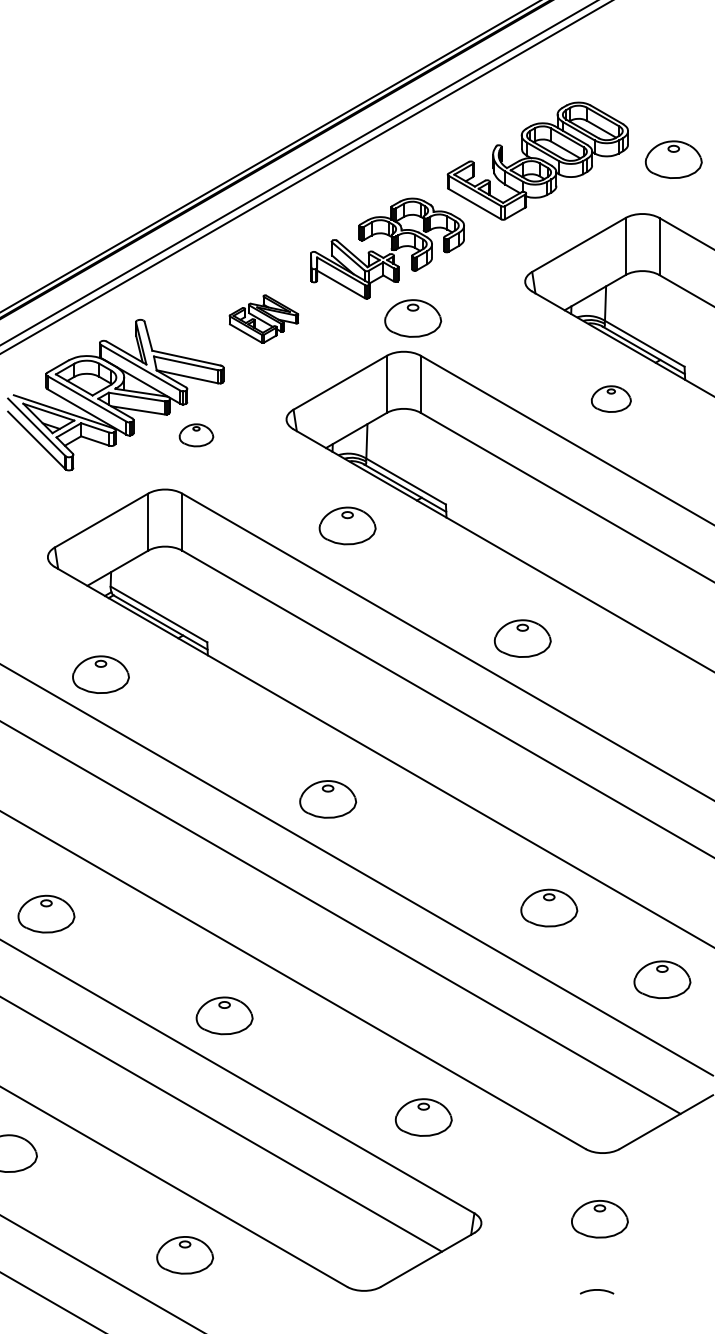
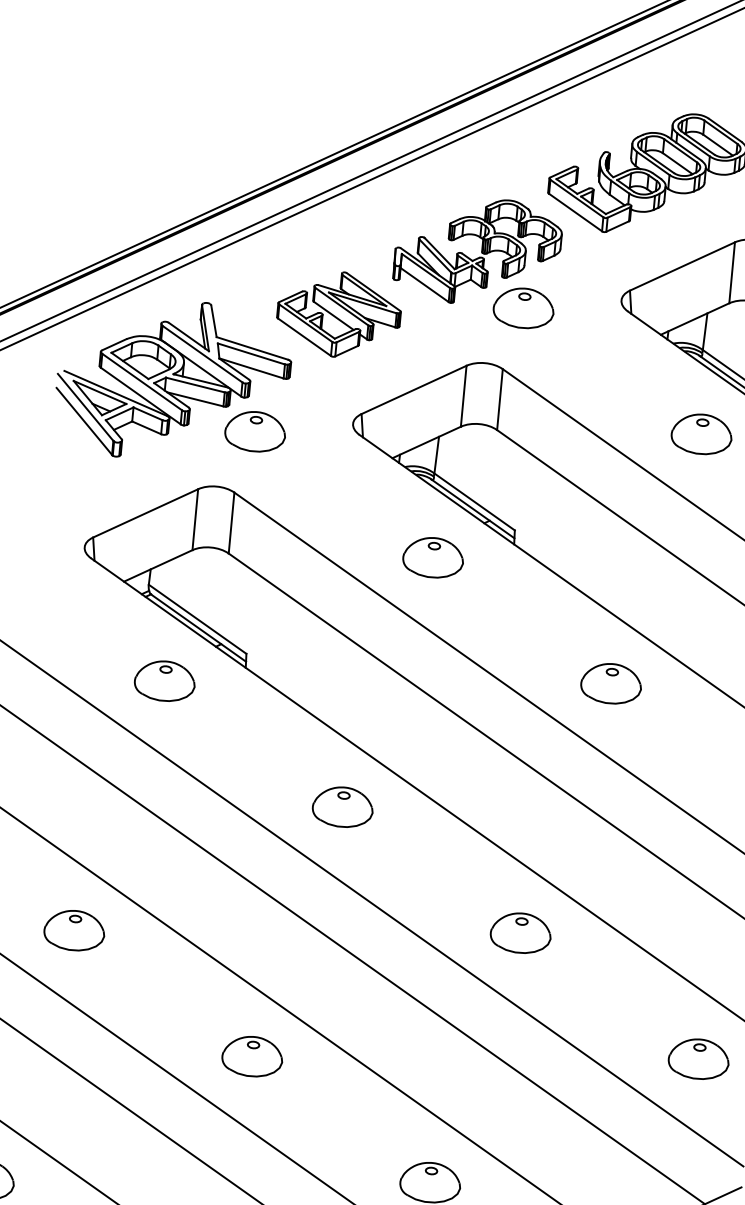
part: (263, 318) -> (338, 313), size x1.67
part: (413, 318) -> (524, 308), moved
part: (611, 398) -> (702, 433), size x1.43
part: (196, 435) -> (255, 431), size x1.67
part: (347, 525) -> (433, 557), moved
part: (522, 638) -> (611, 683), moved
part: (100, 674) -> (164, 680), moved
part: (328, 799) -> (343, 807), moved
part: (549, 907) -> (521, 932), moved
part: (46, 913) -> (74, 929), moved
part: (224, 1015) -> (252, 1056), moved

